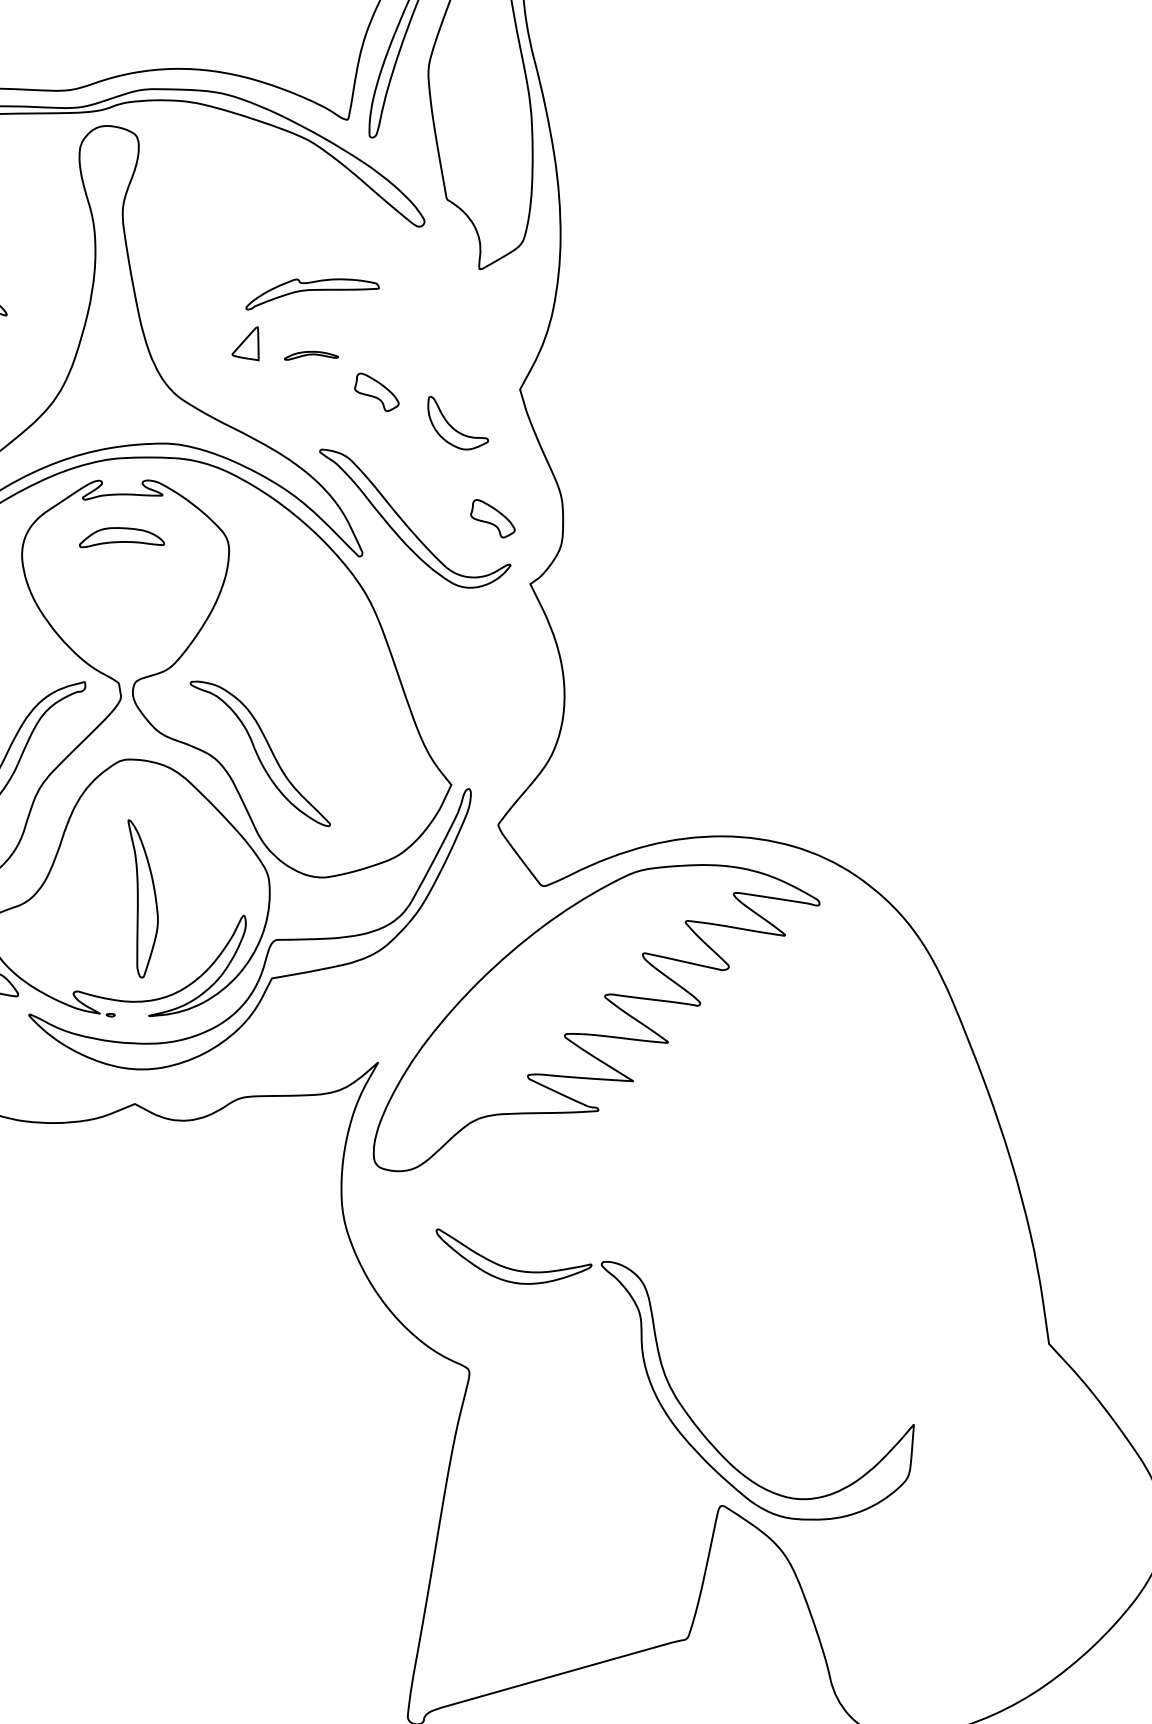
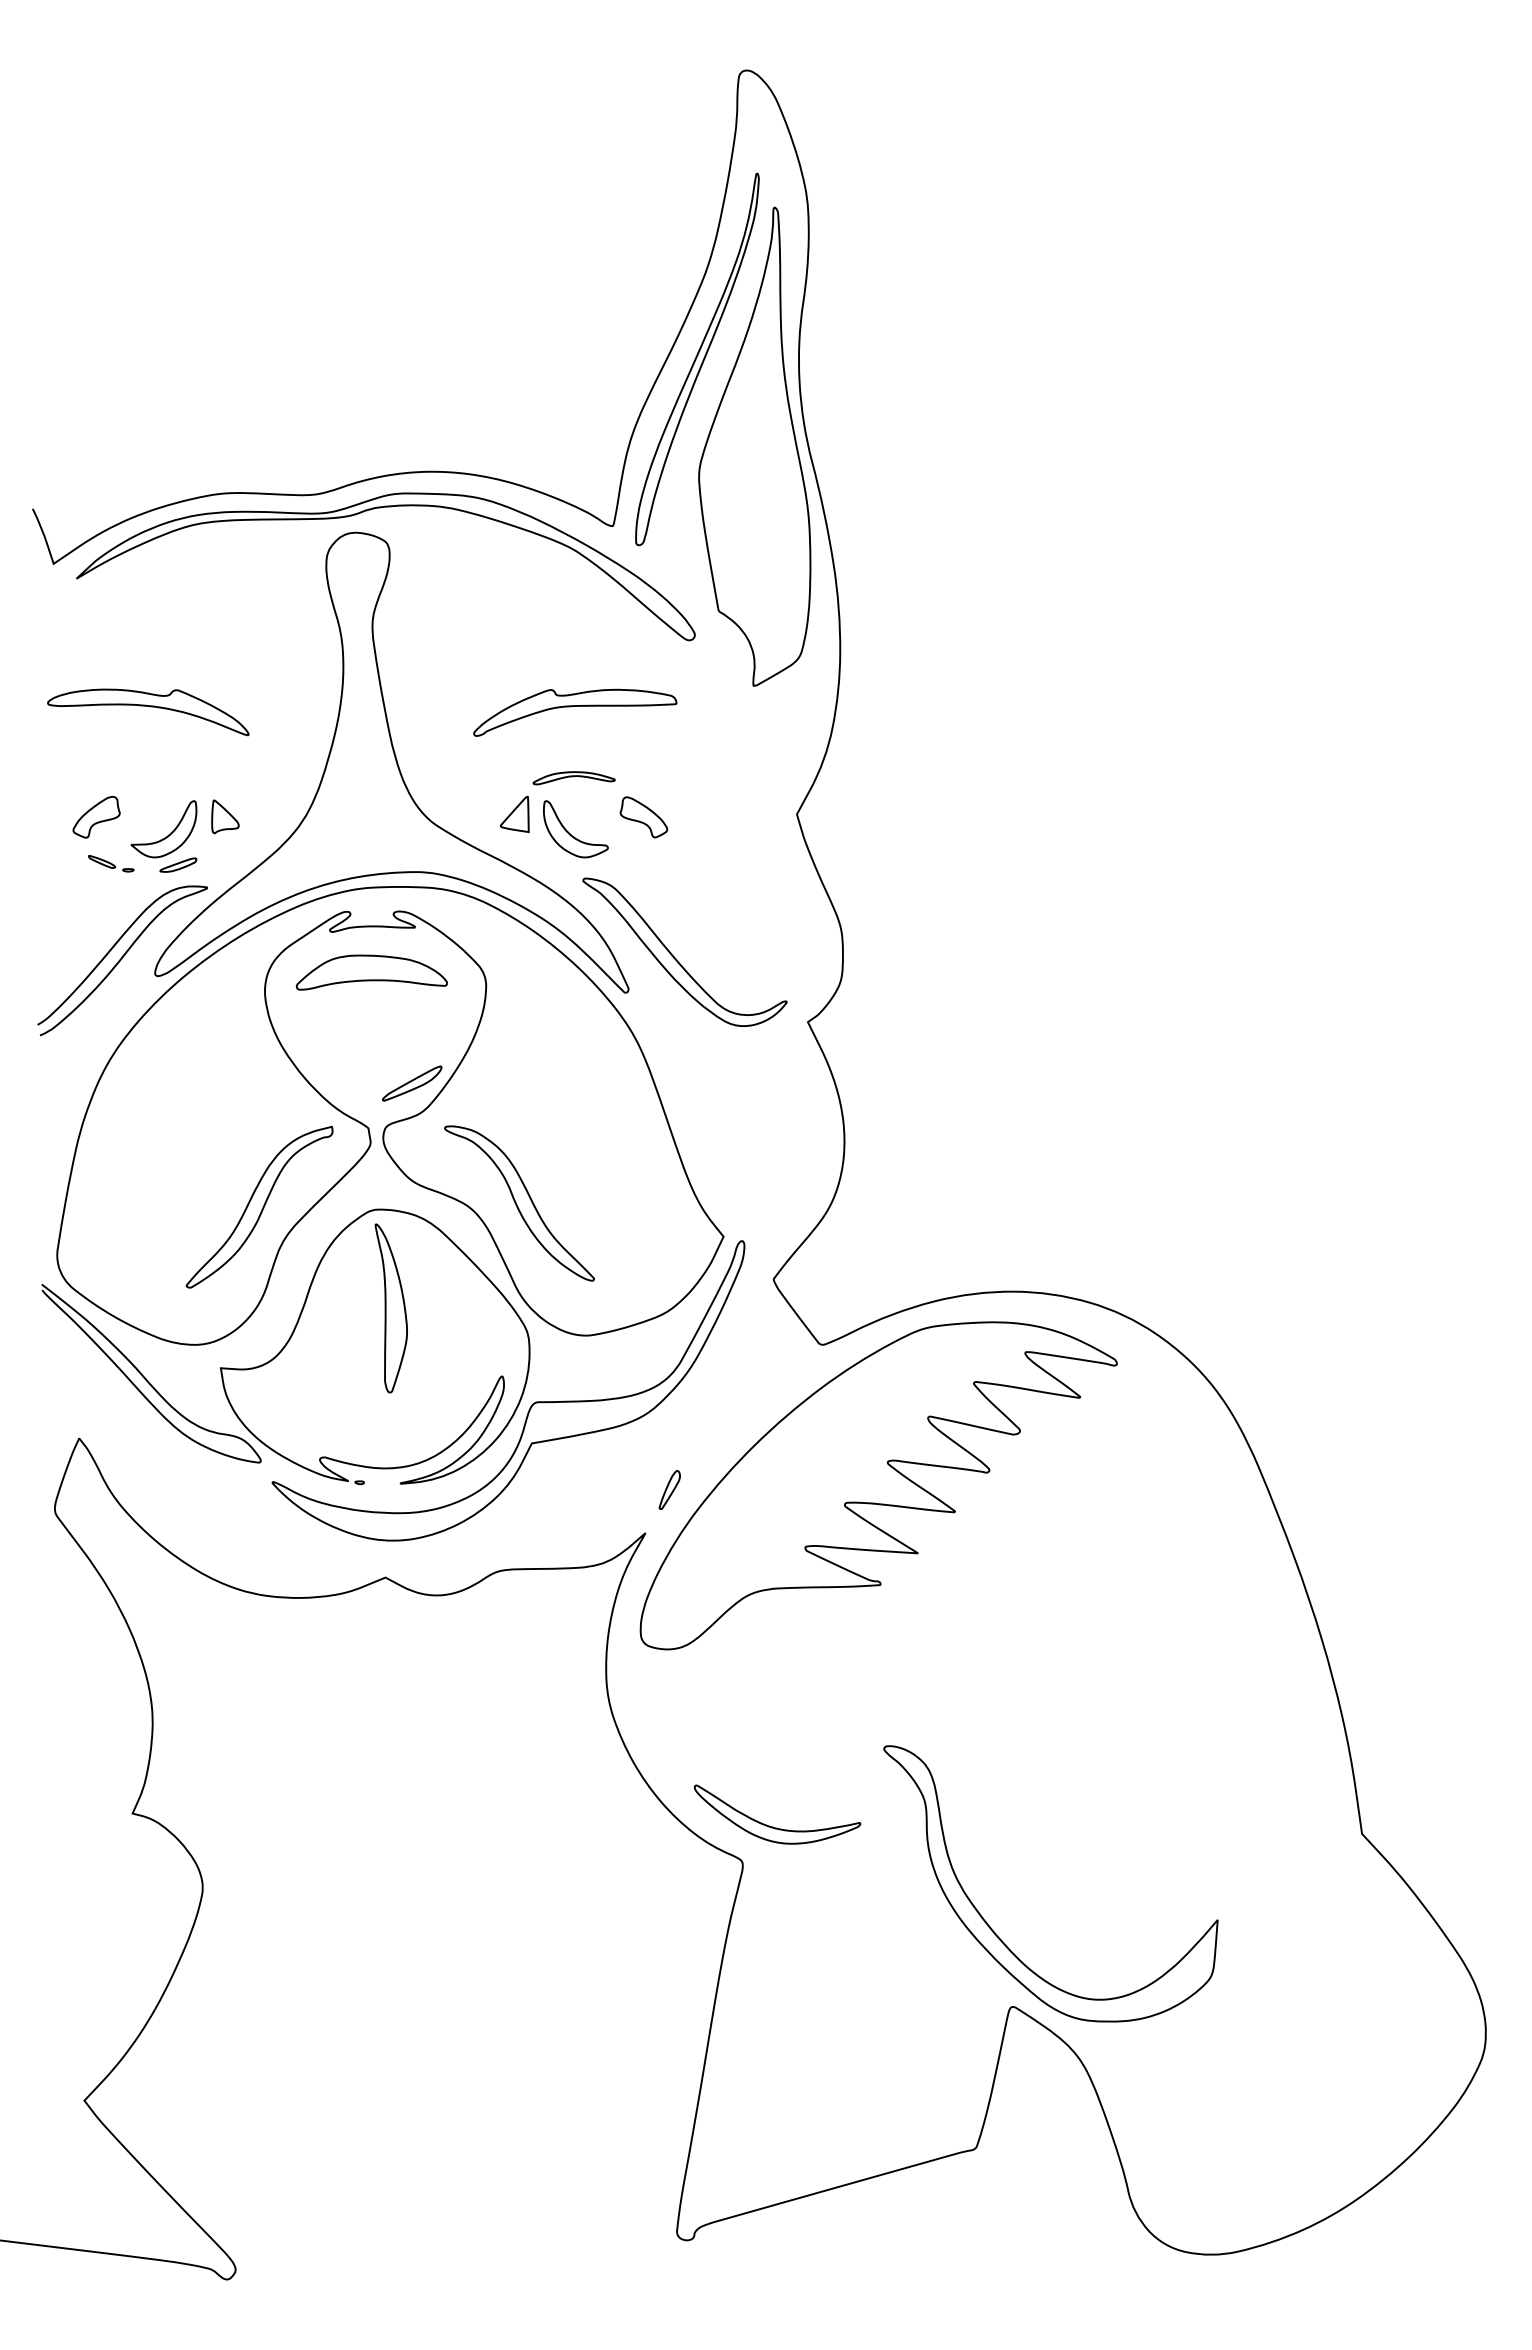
part: (312, 294) -> (575, 712), size x1.43
part: (245, 343) -> (514, 814), moved
part: (310, 355) -> (573, 778), size x1.43
part: (453, 427) -> (570, 833), moved
part: (492, 518) -> (767, 952), removed
part: (121, 537) -> (371, 972), size x1.67
part: (160, 641) -> (412, 1083), added
part: (142, 898) -> (390, 1308), moved
part: (400, 1021) -> (669, 1489), added
part: (510, 1267) -> (773, 1826), moved

